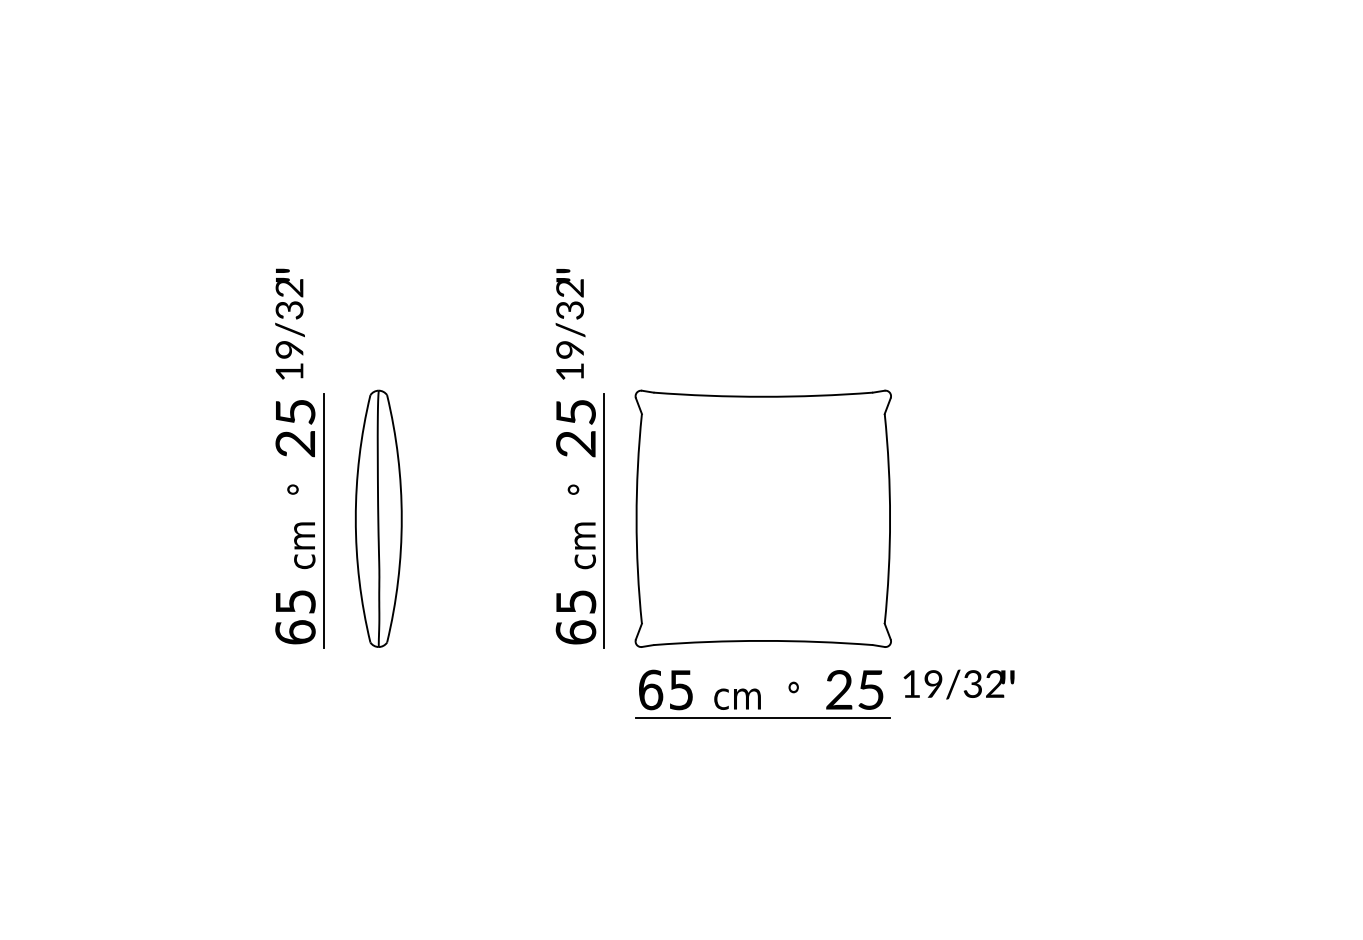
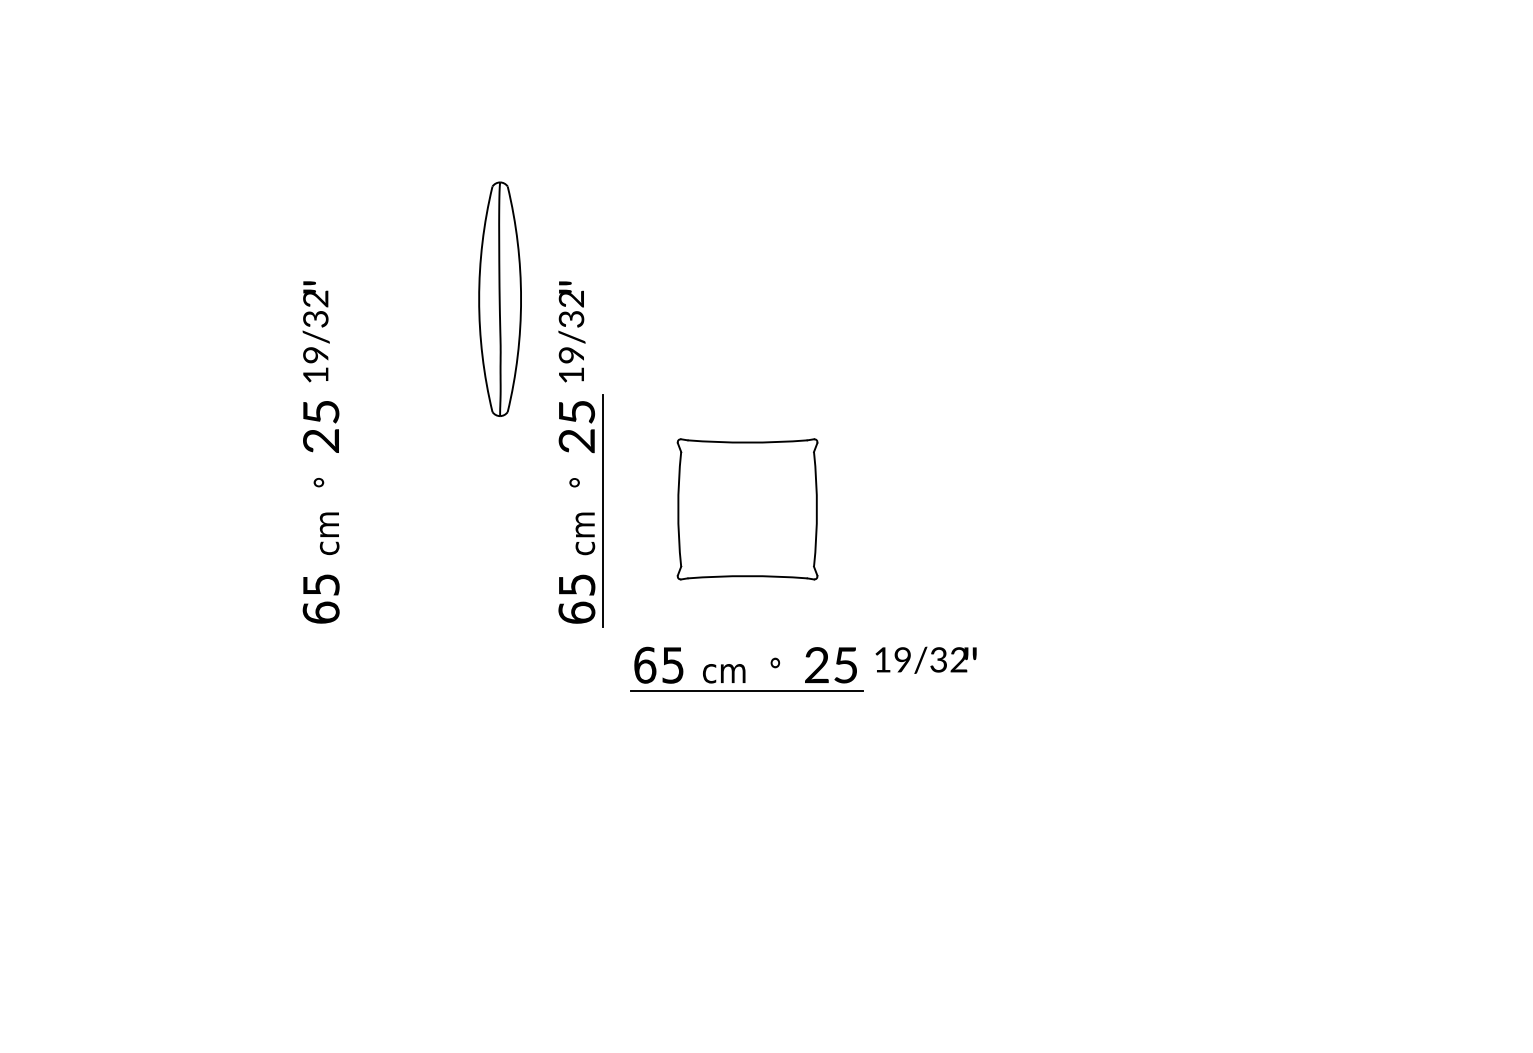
part: (378, 517) -> (499, 298), moved
part: (763, 519) -> (747, 509), size x0.6
line: (323, 520) -> (346, 510), removed

